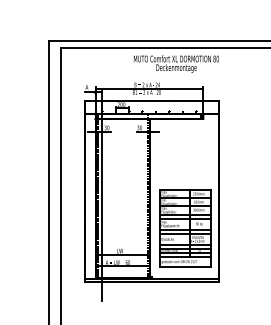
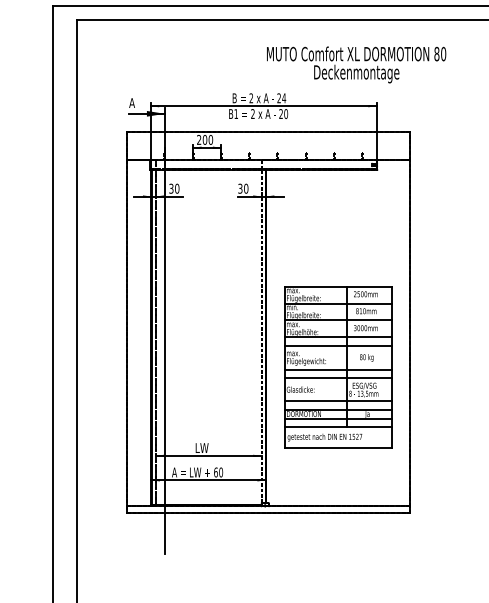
text: (176, 63) -> (356, 63), moved
part: (185, 228) -> (337, 366), moved

